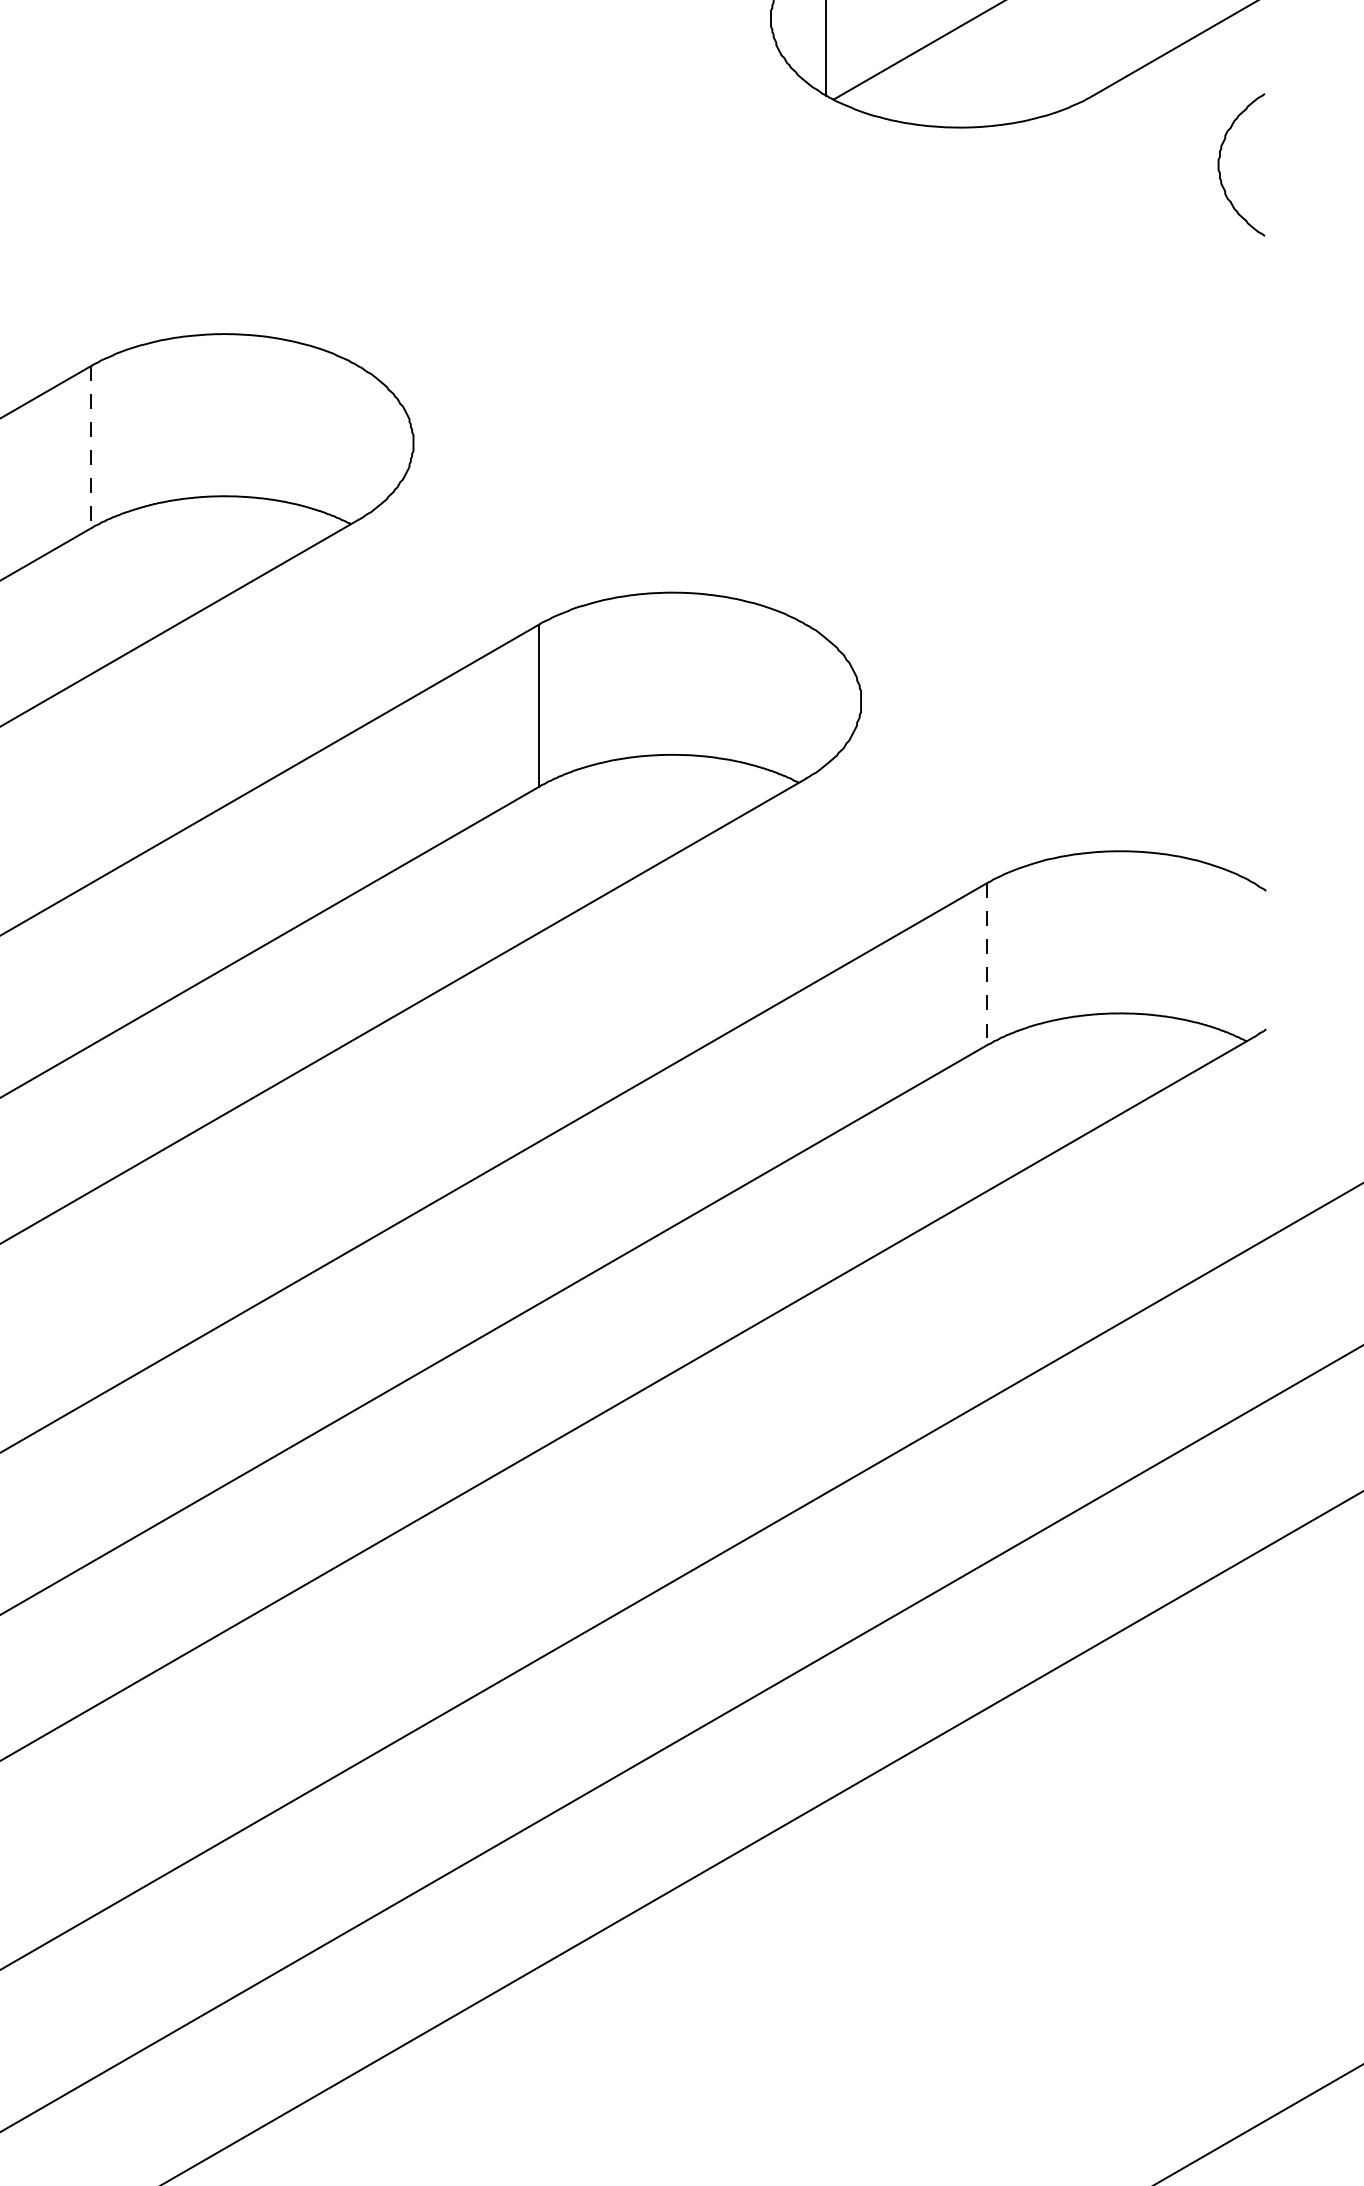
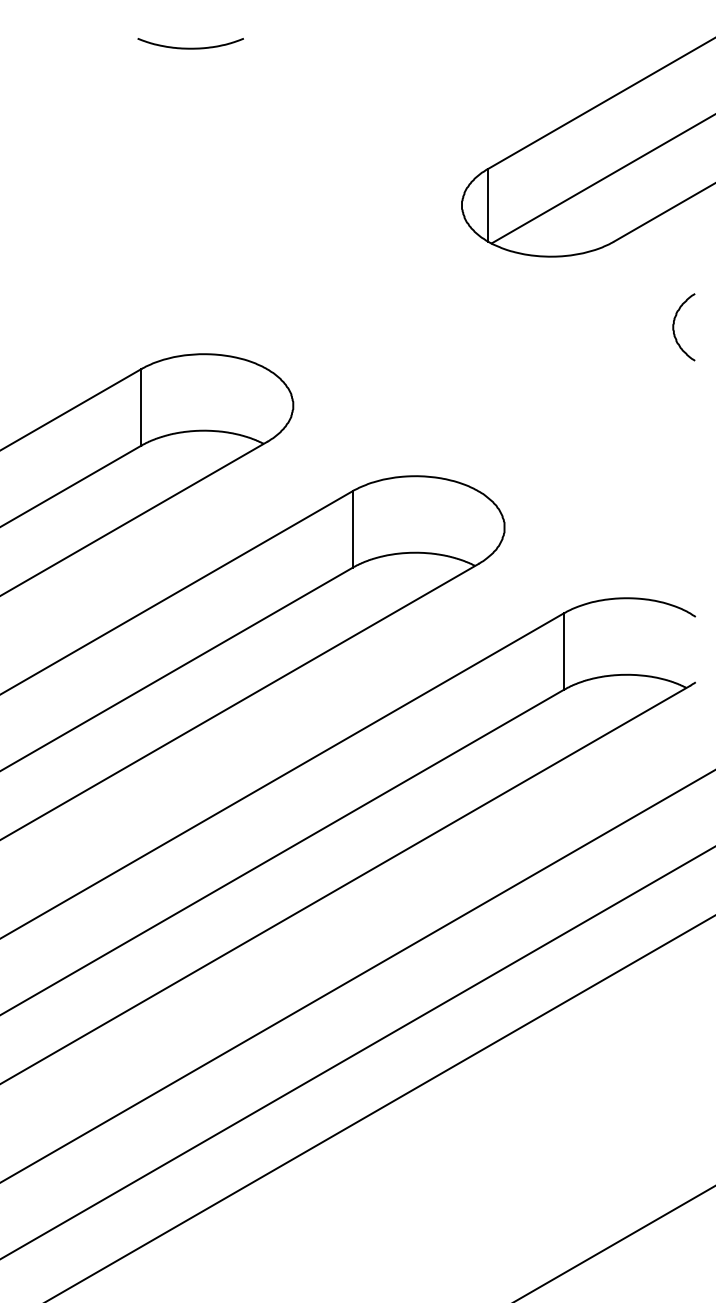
curve: (1221, 165) -> (674, 327), moved
line: (91, 447) -> (141, 407), dashed -> solid
line: (986, 966) -> (563, 652), dashed -> solid

